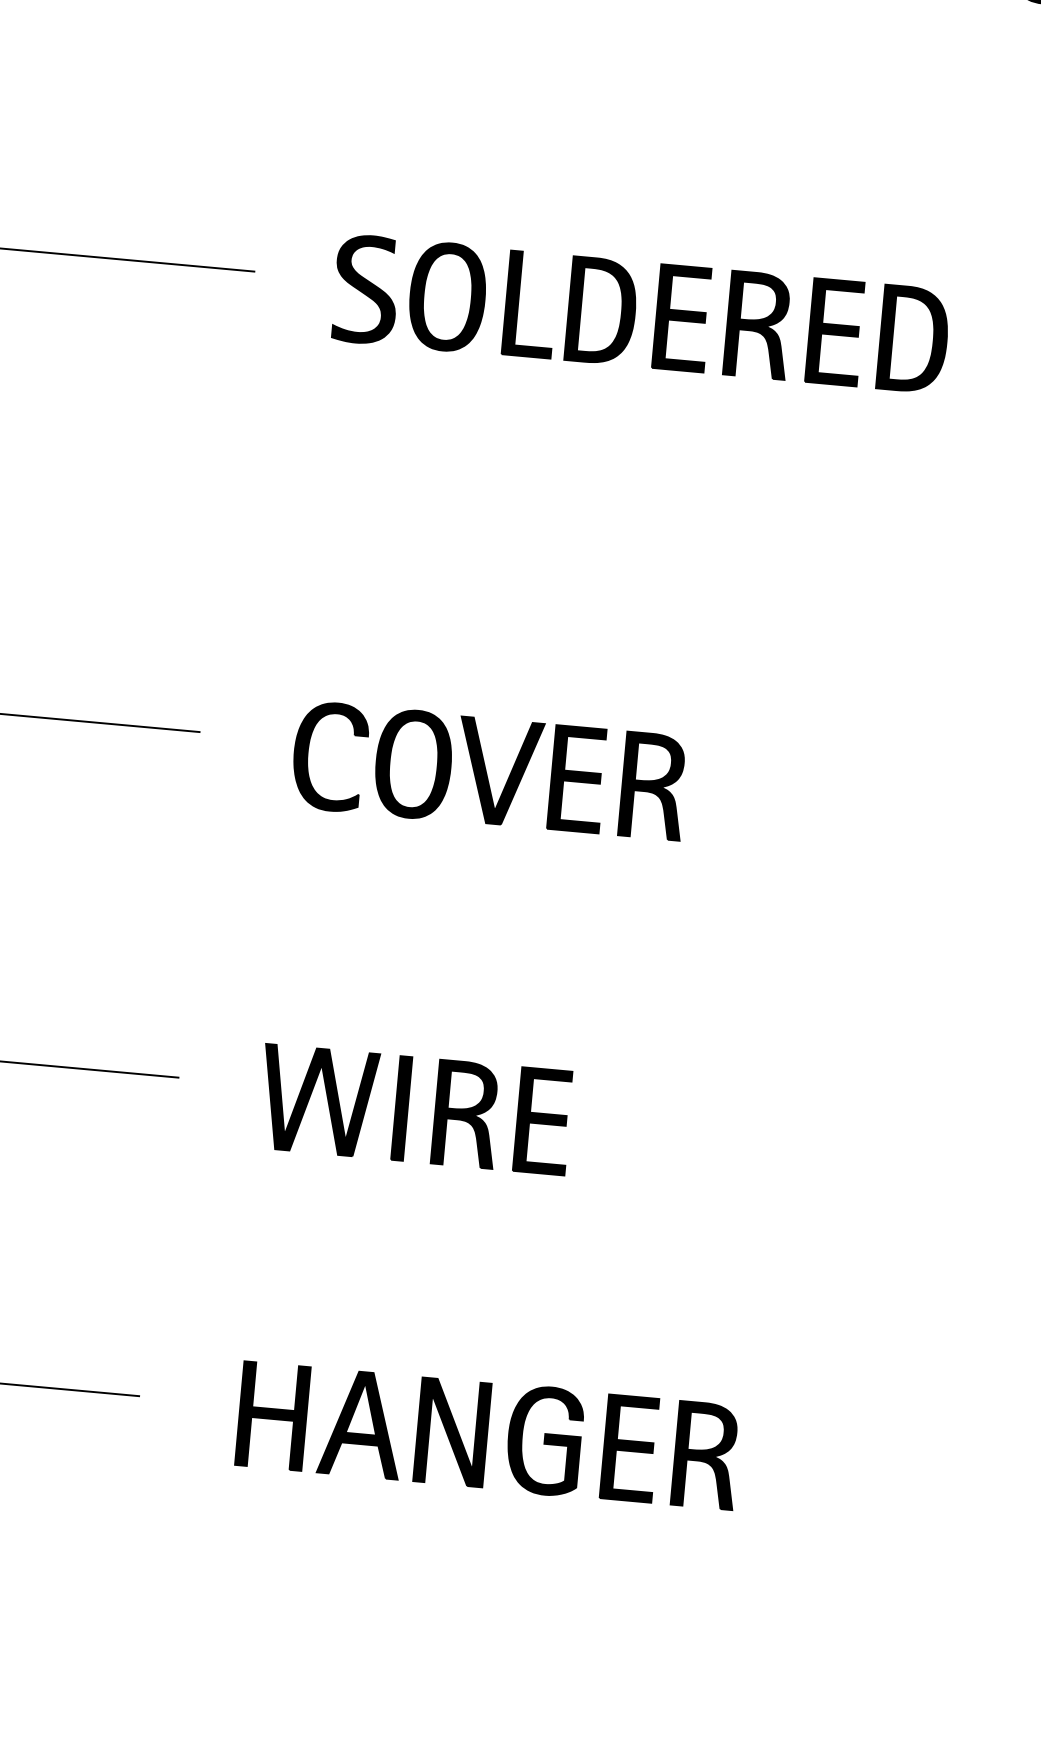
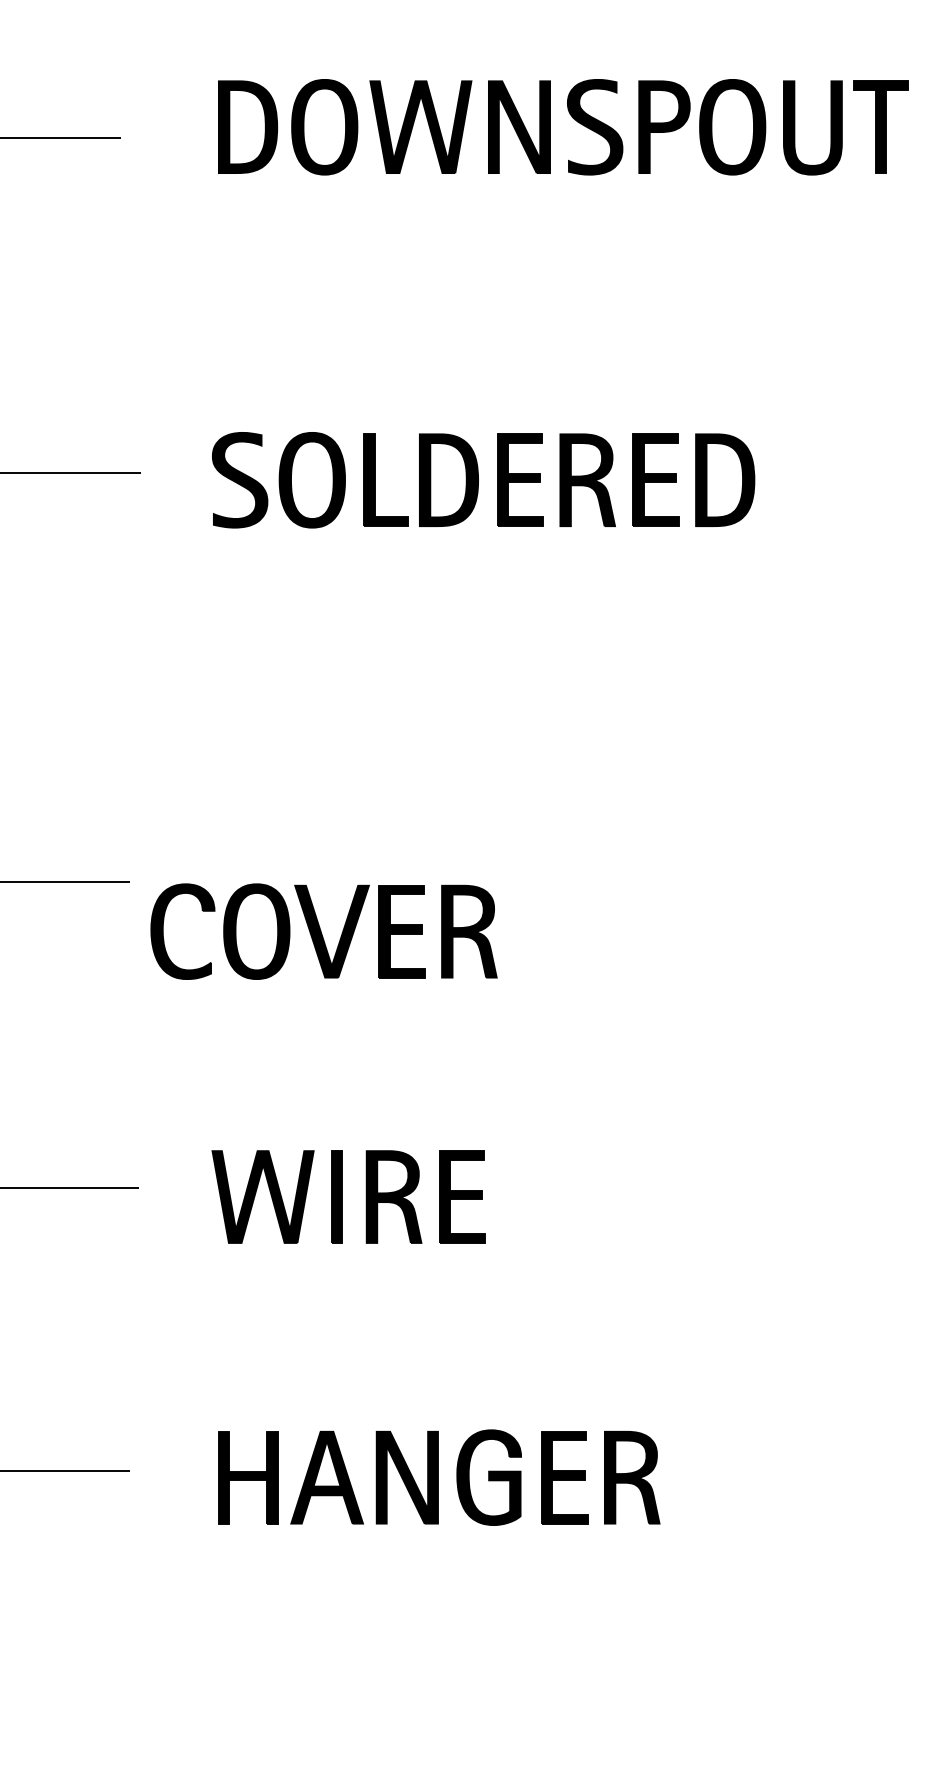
part: (488, 771) -> (323, 931), moved

